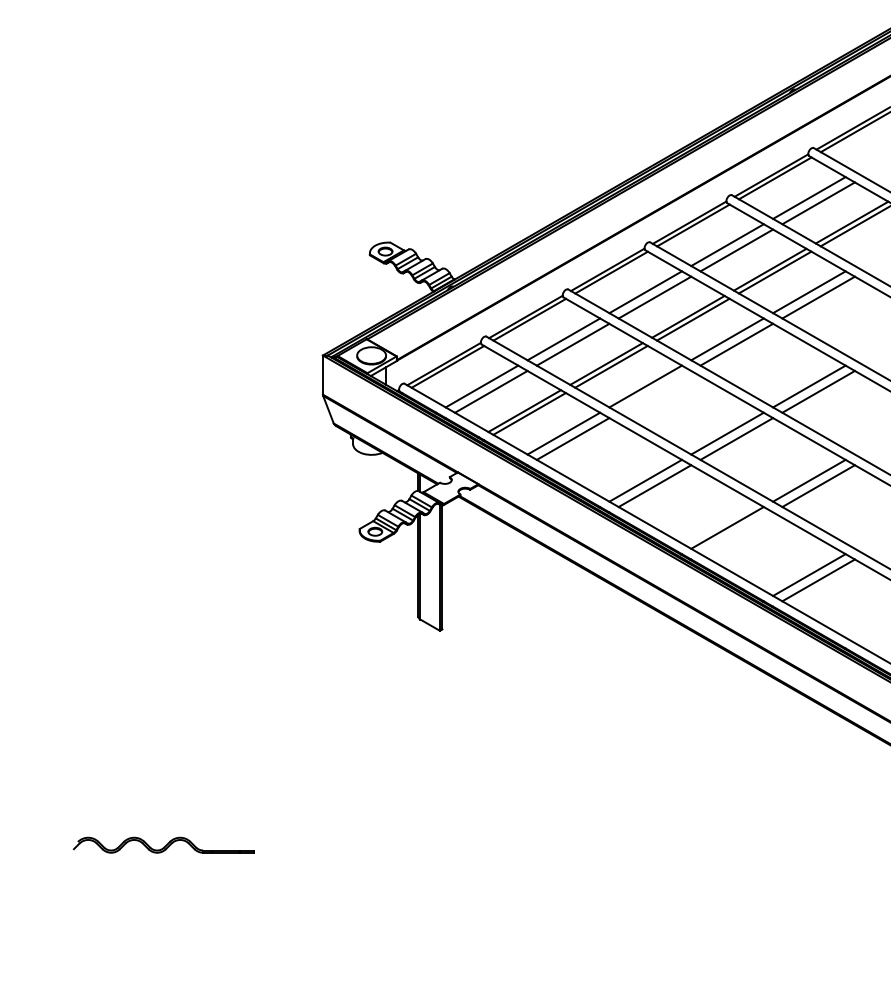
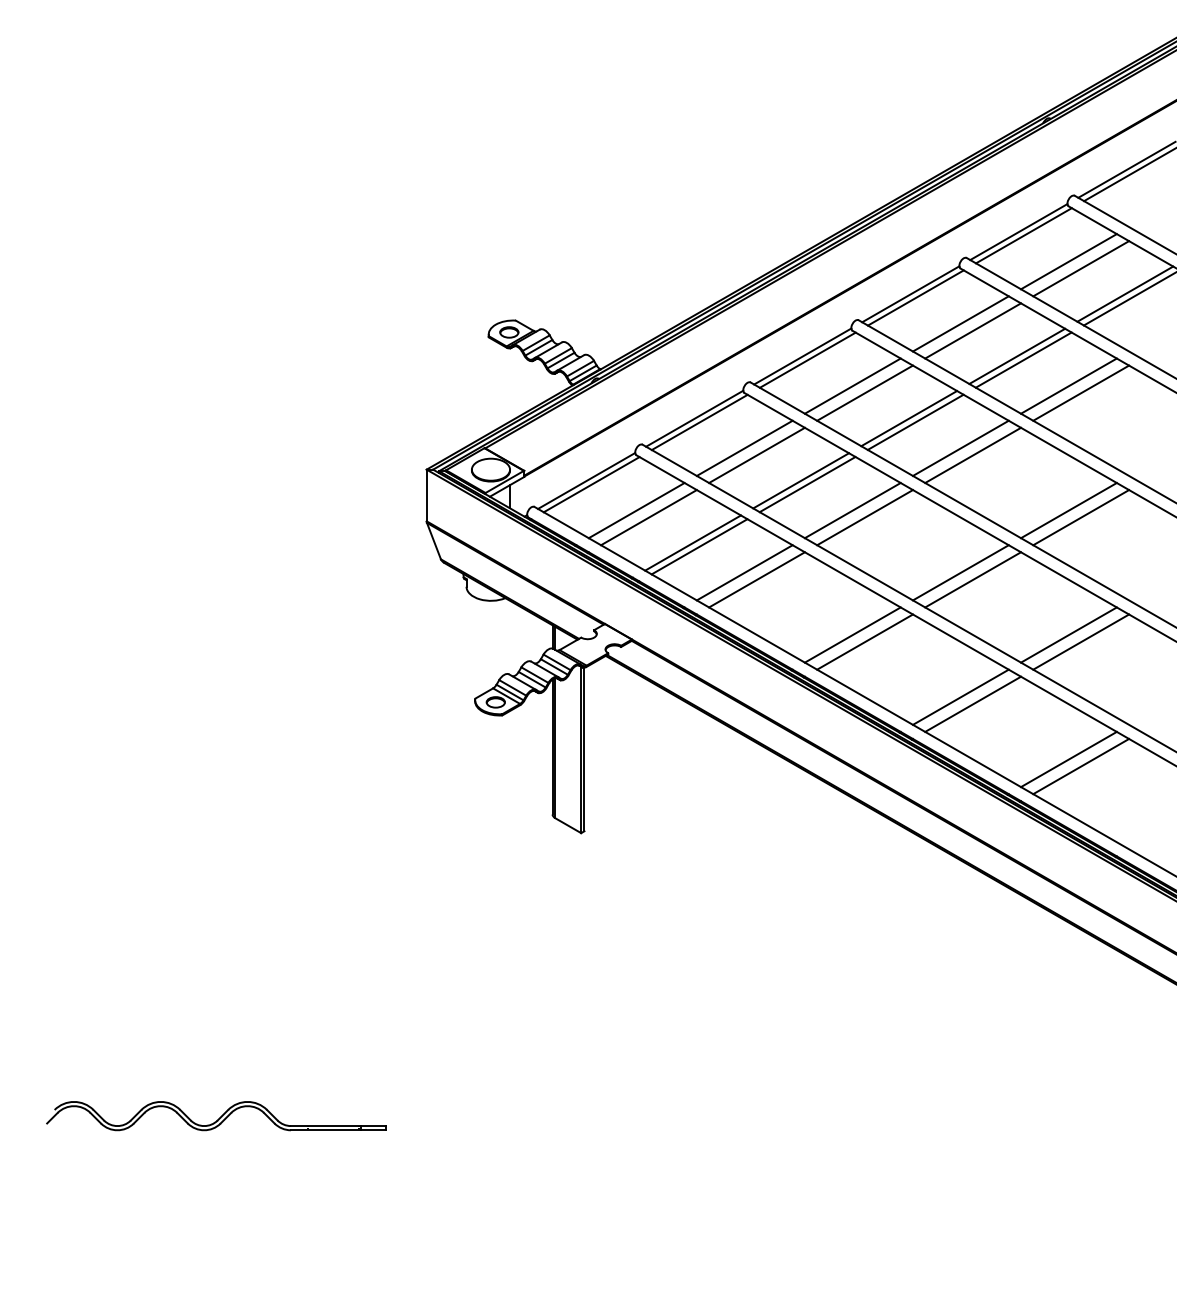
line: (654, 391) -> (864, 517), added
line: (737, 532) -> (973, 703), added
part: (163, 845) -> (216, 1116), size x1.43

